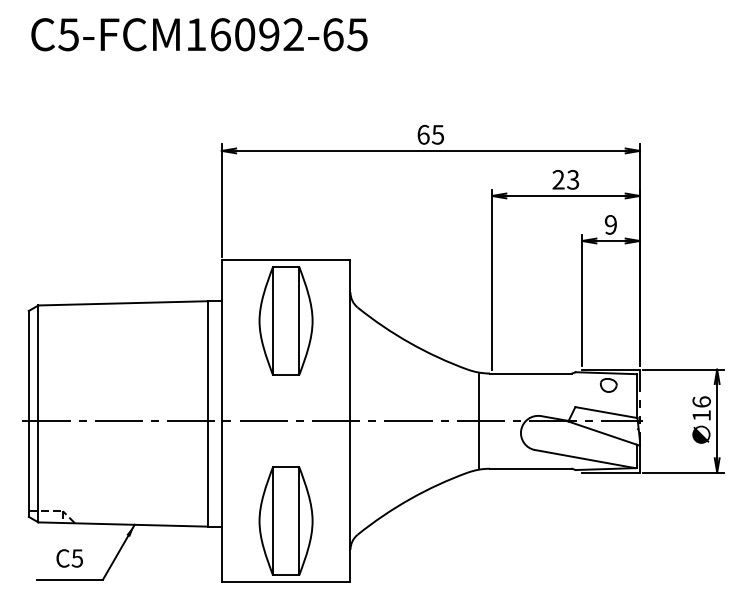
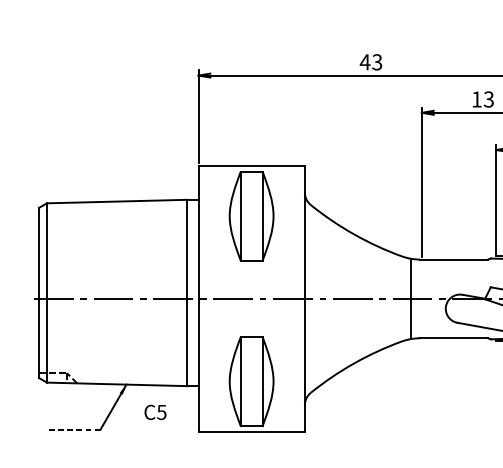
text: (430, 134) -> (371, 62), 65 -> 43
text: (558, 179) -> (476, 99), 23 -> 13
text: (69, 558) -> (155, 412), moved
line: (69, 579) -> (72, 429), solid -> dashed

